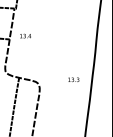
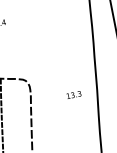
text: (73, 79) -> (73, 94), moved

